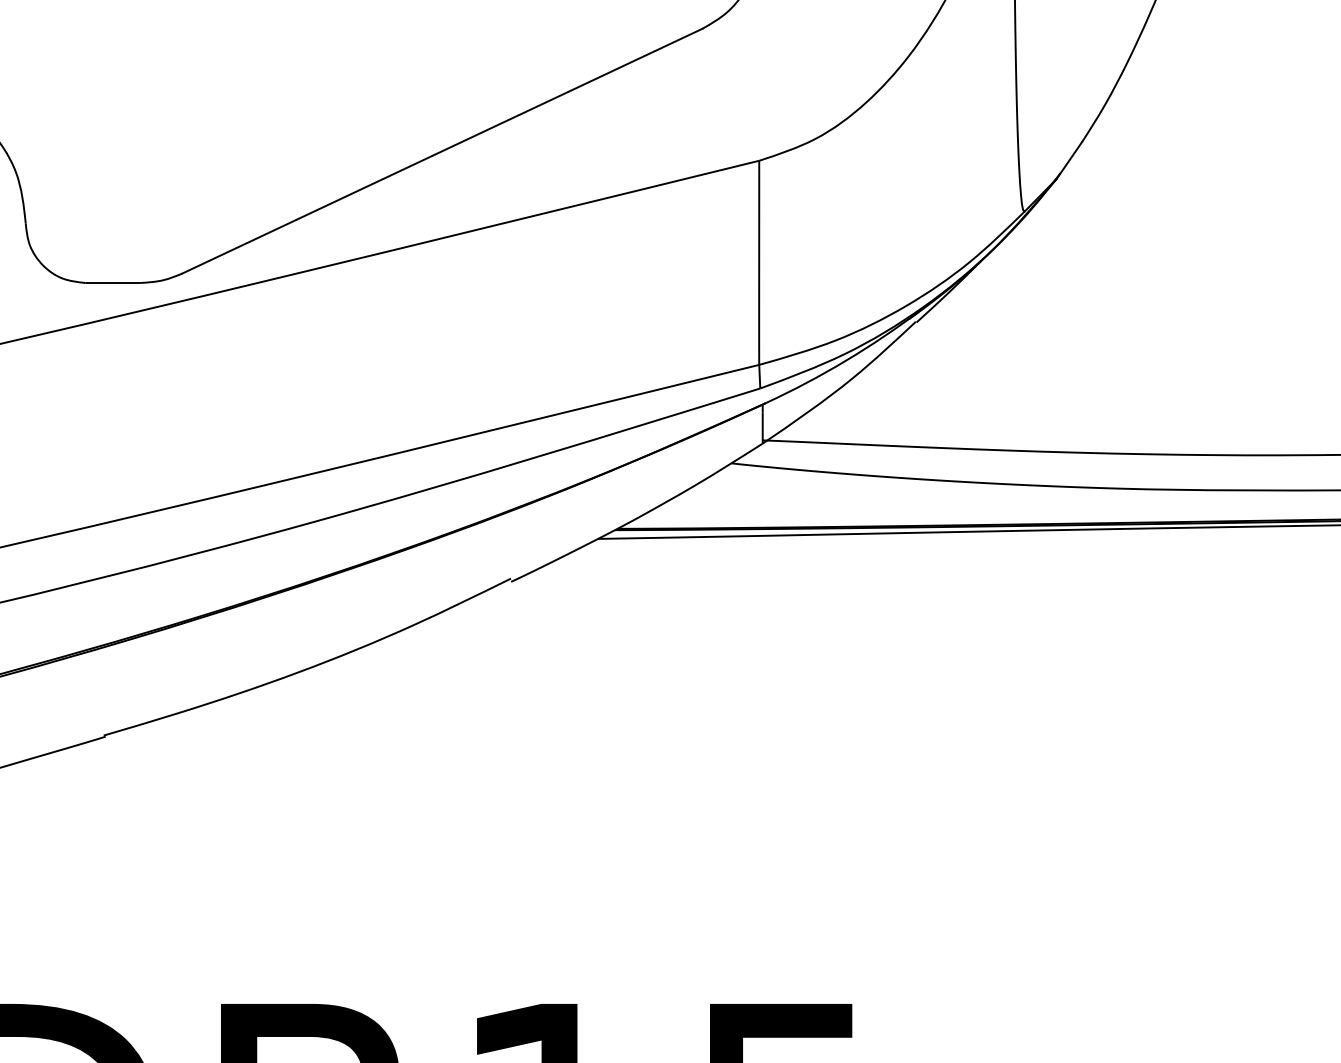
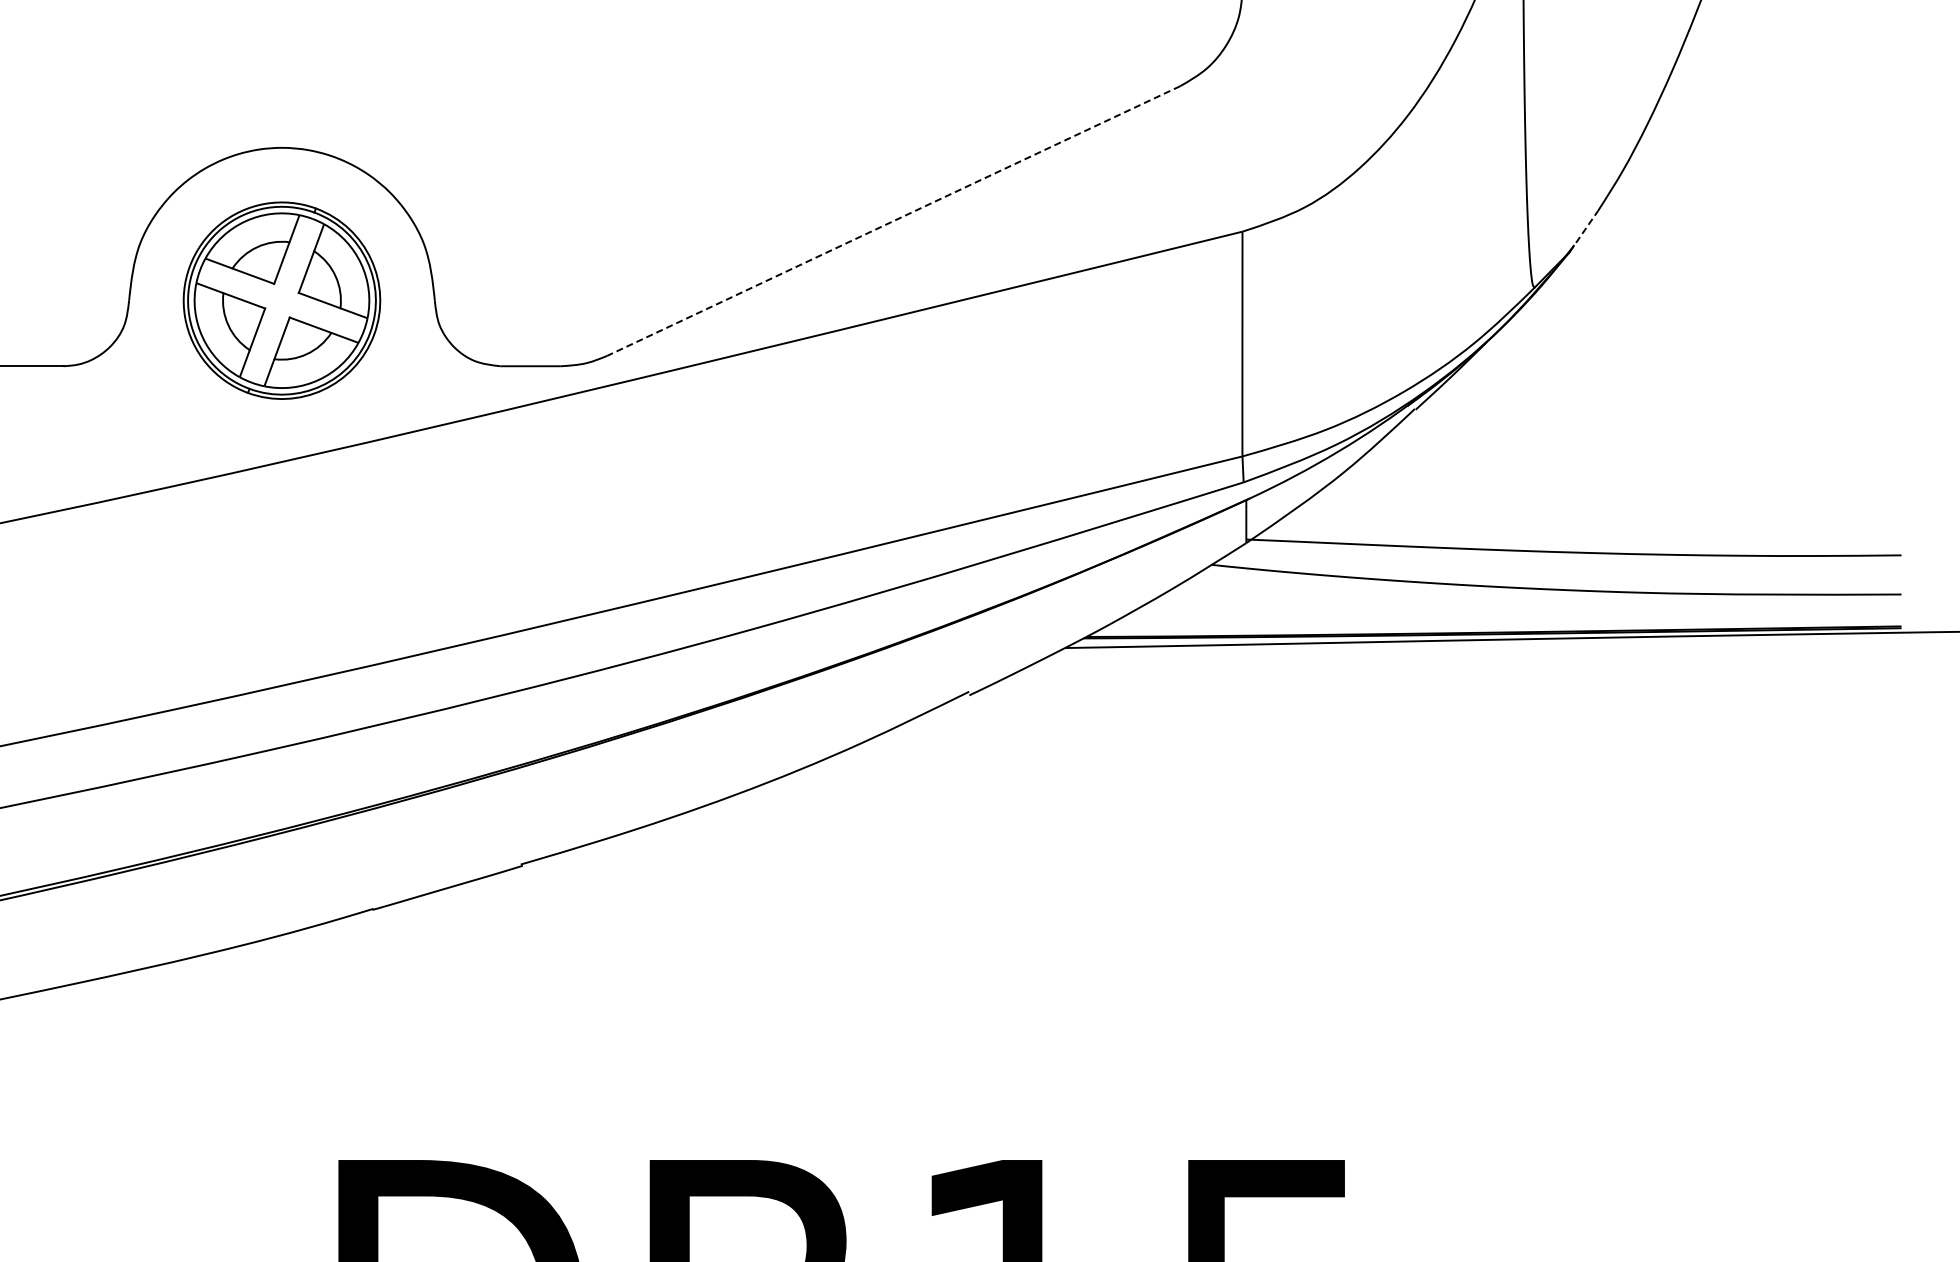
line: (442, 151) -> (893, 221), solid -> dashed
line: (1068, 160) -> (1583, 231), solid -> dashed

